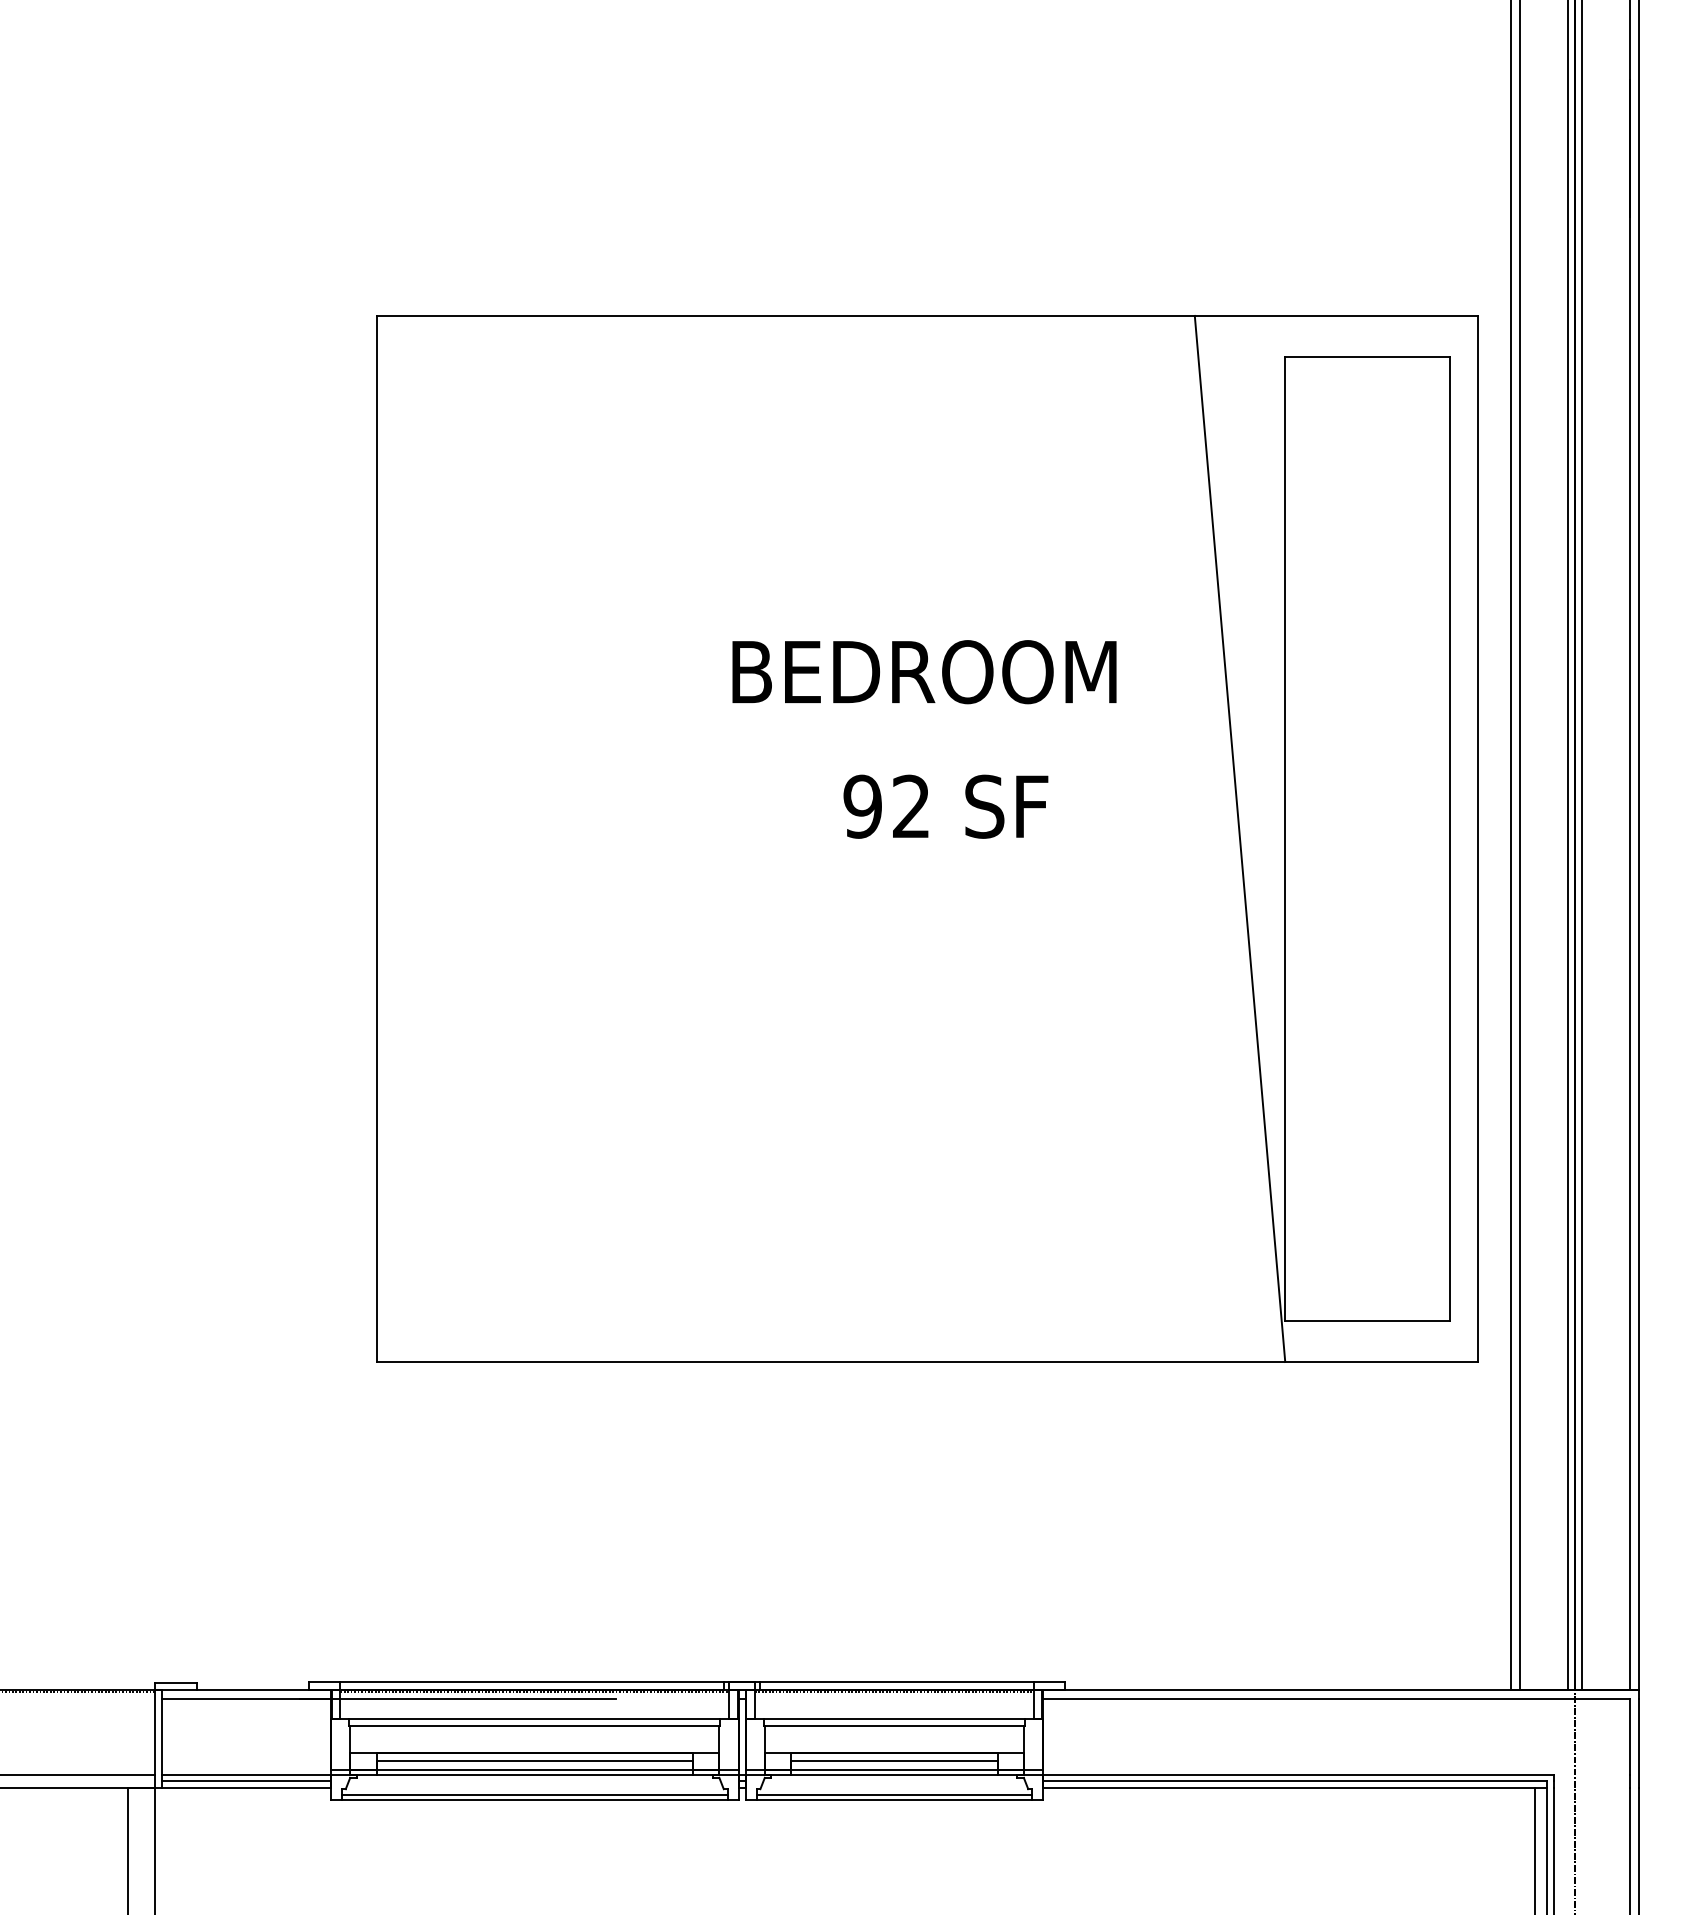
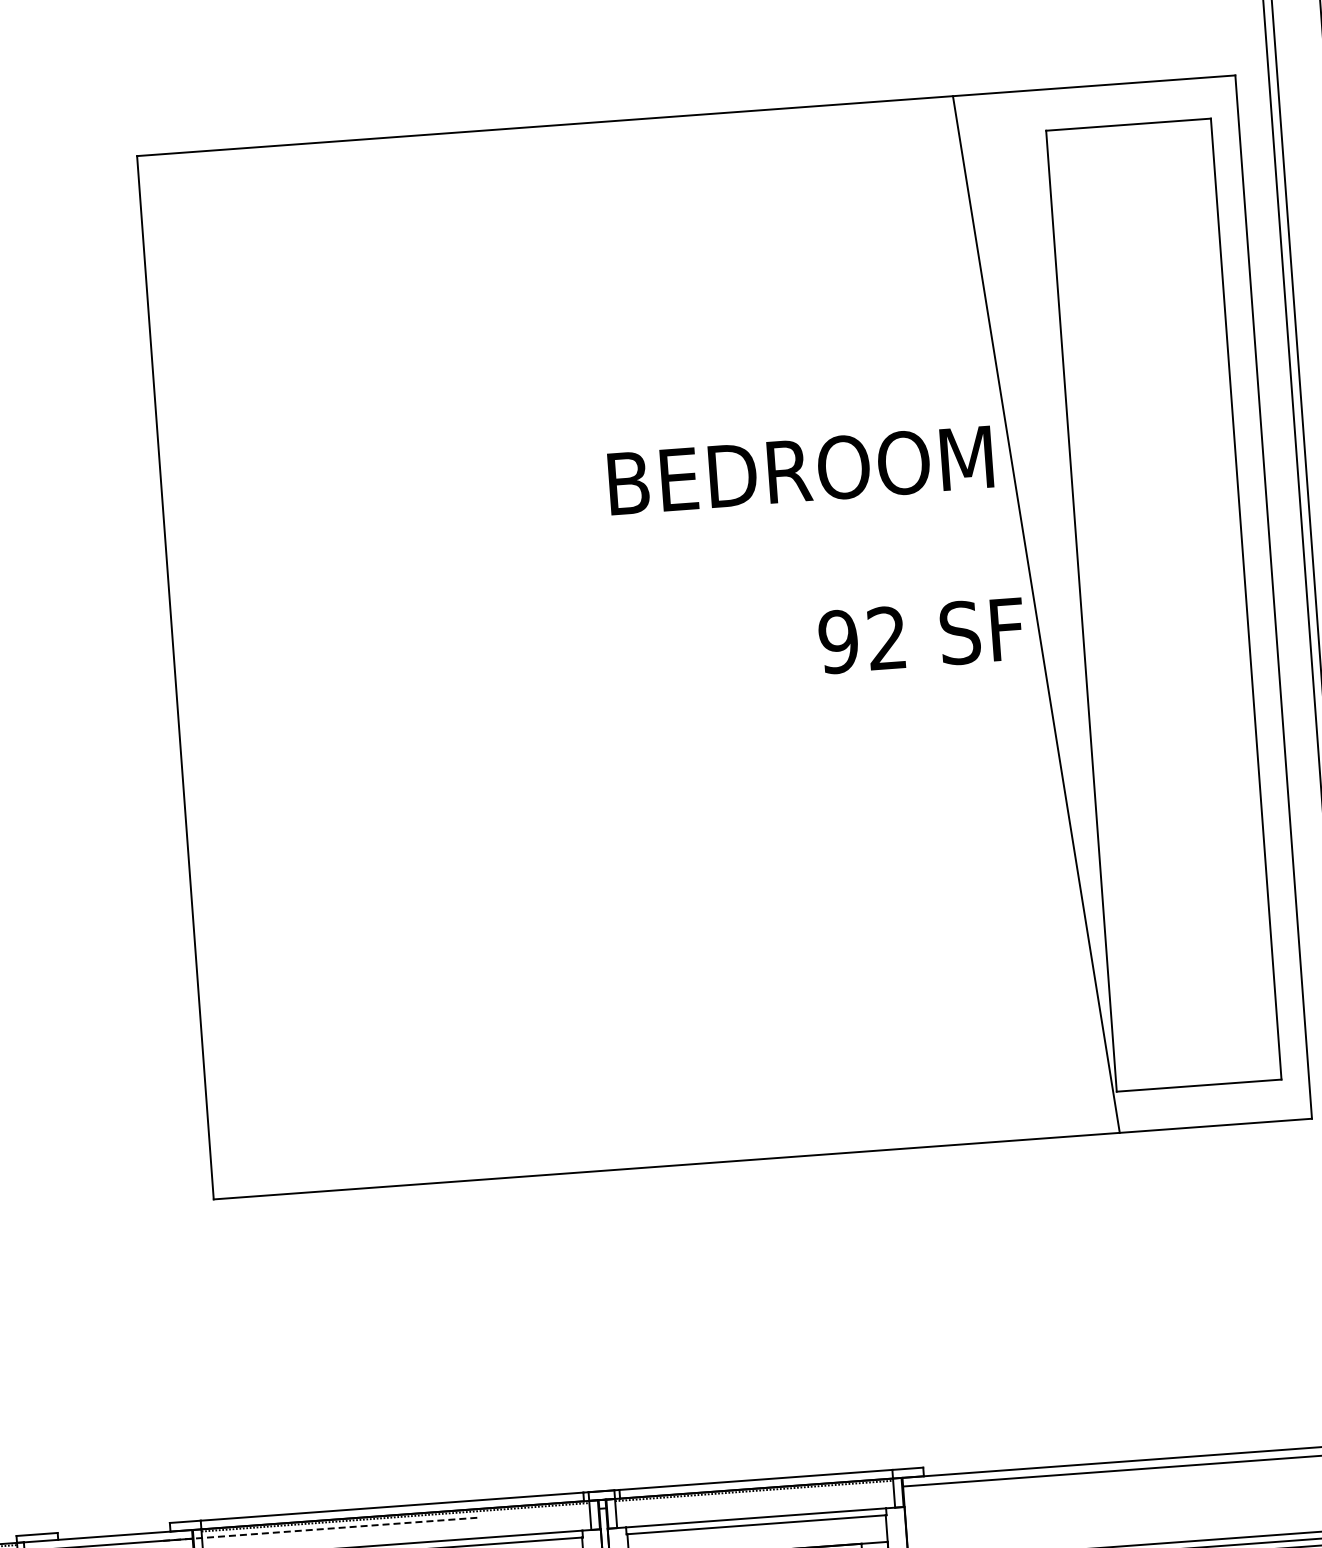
text: (924, 672) -> (800, 470), moved
text: (945, 806) -> (921, 635), moved
line: (457, 1698) -> (318, 1529), solid -> dashed

